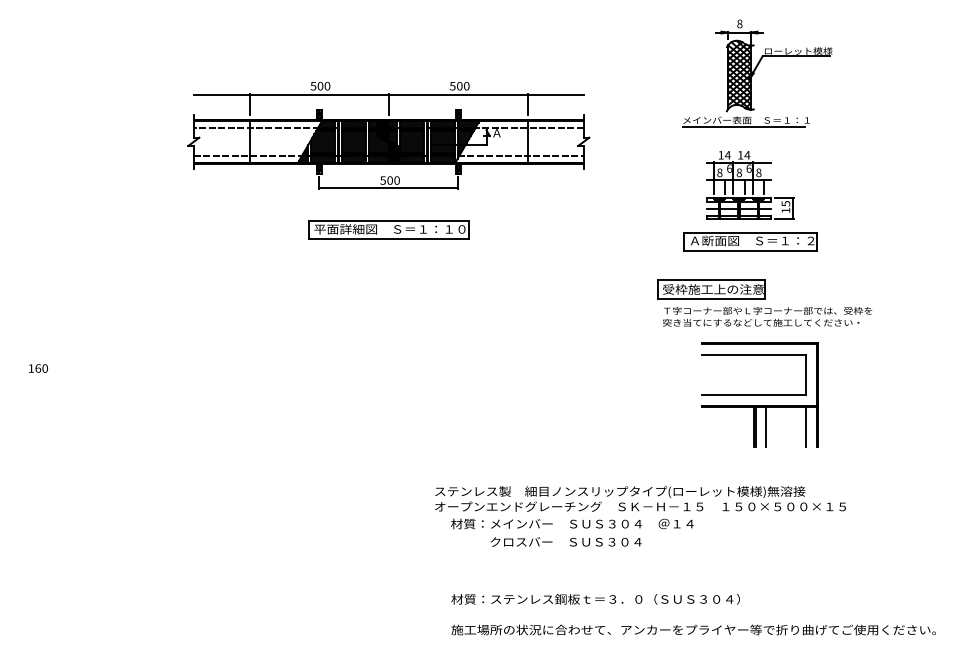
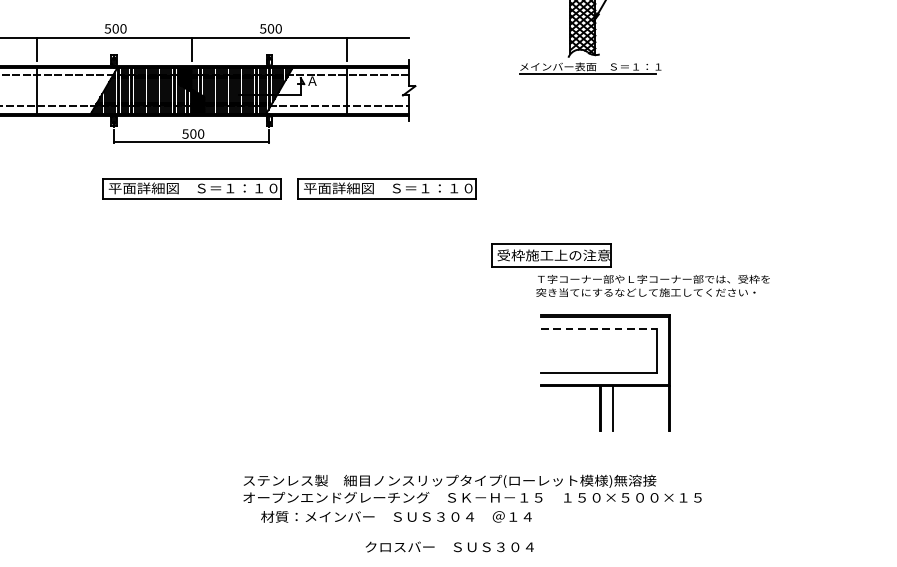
part: (750, 185) -> (595, 139), removed
part: (563, 229) -> (386, 188), added
part: (750, 241) -> (595, 201), removed
text: (767, 316) -> (653, 285), moved
line: (754, 355) -> (599, 329), solid -> dashed
line: (806, 426) -> (657, 408), removed
text: (566, 541) -> (450, 546), moved

